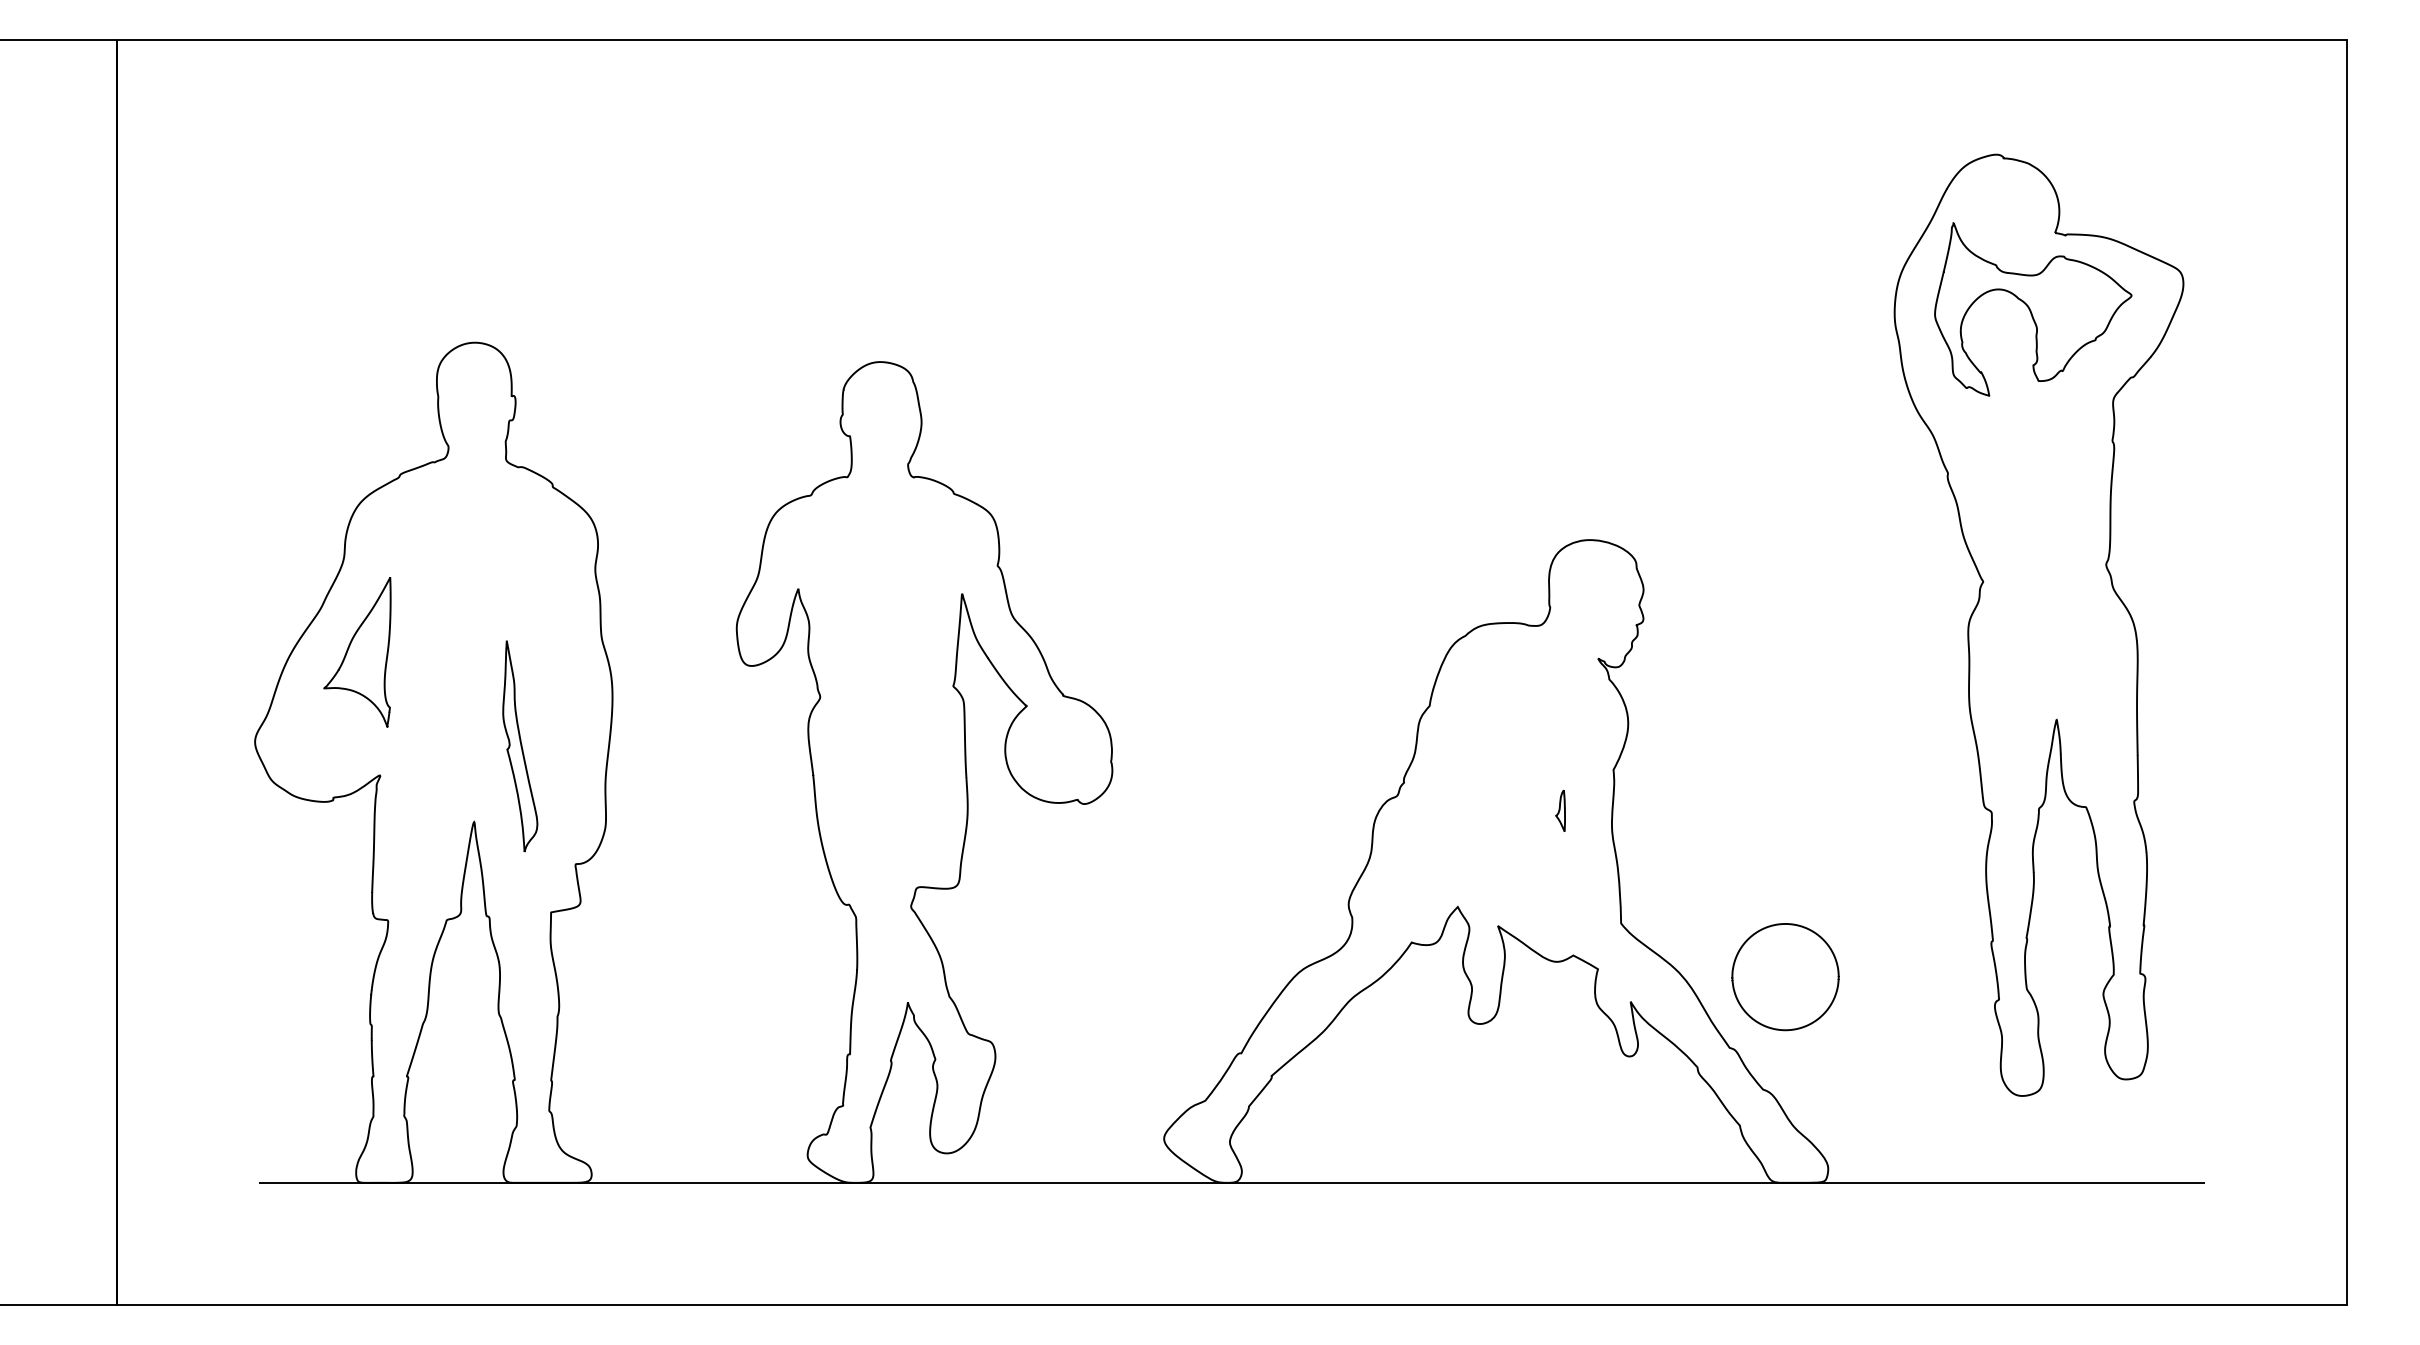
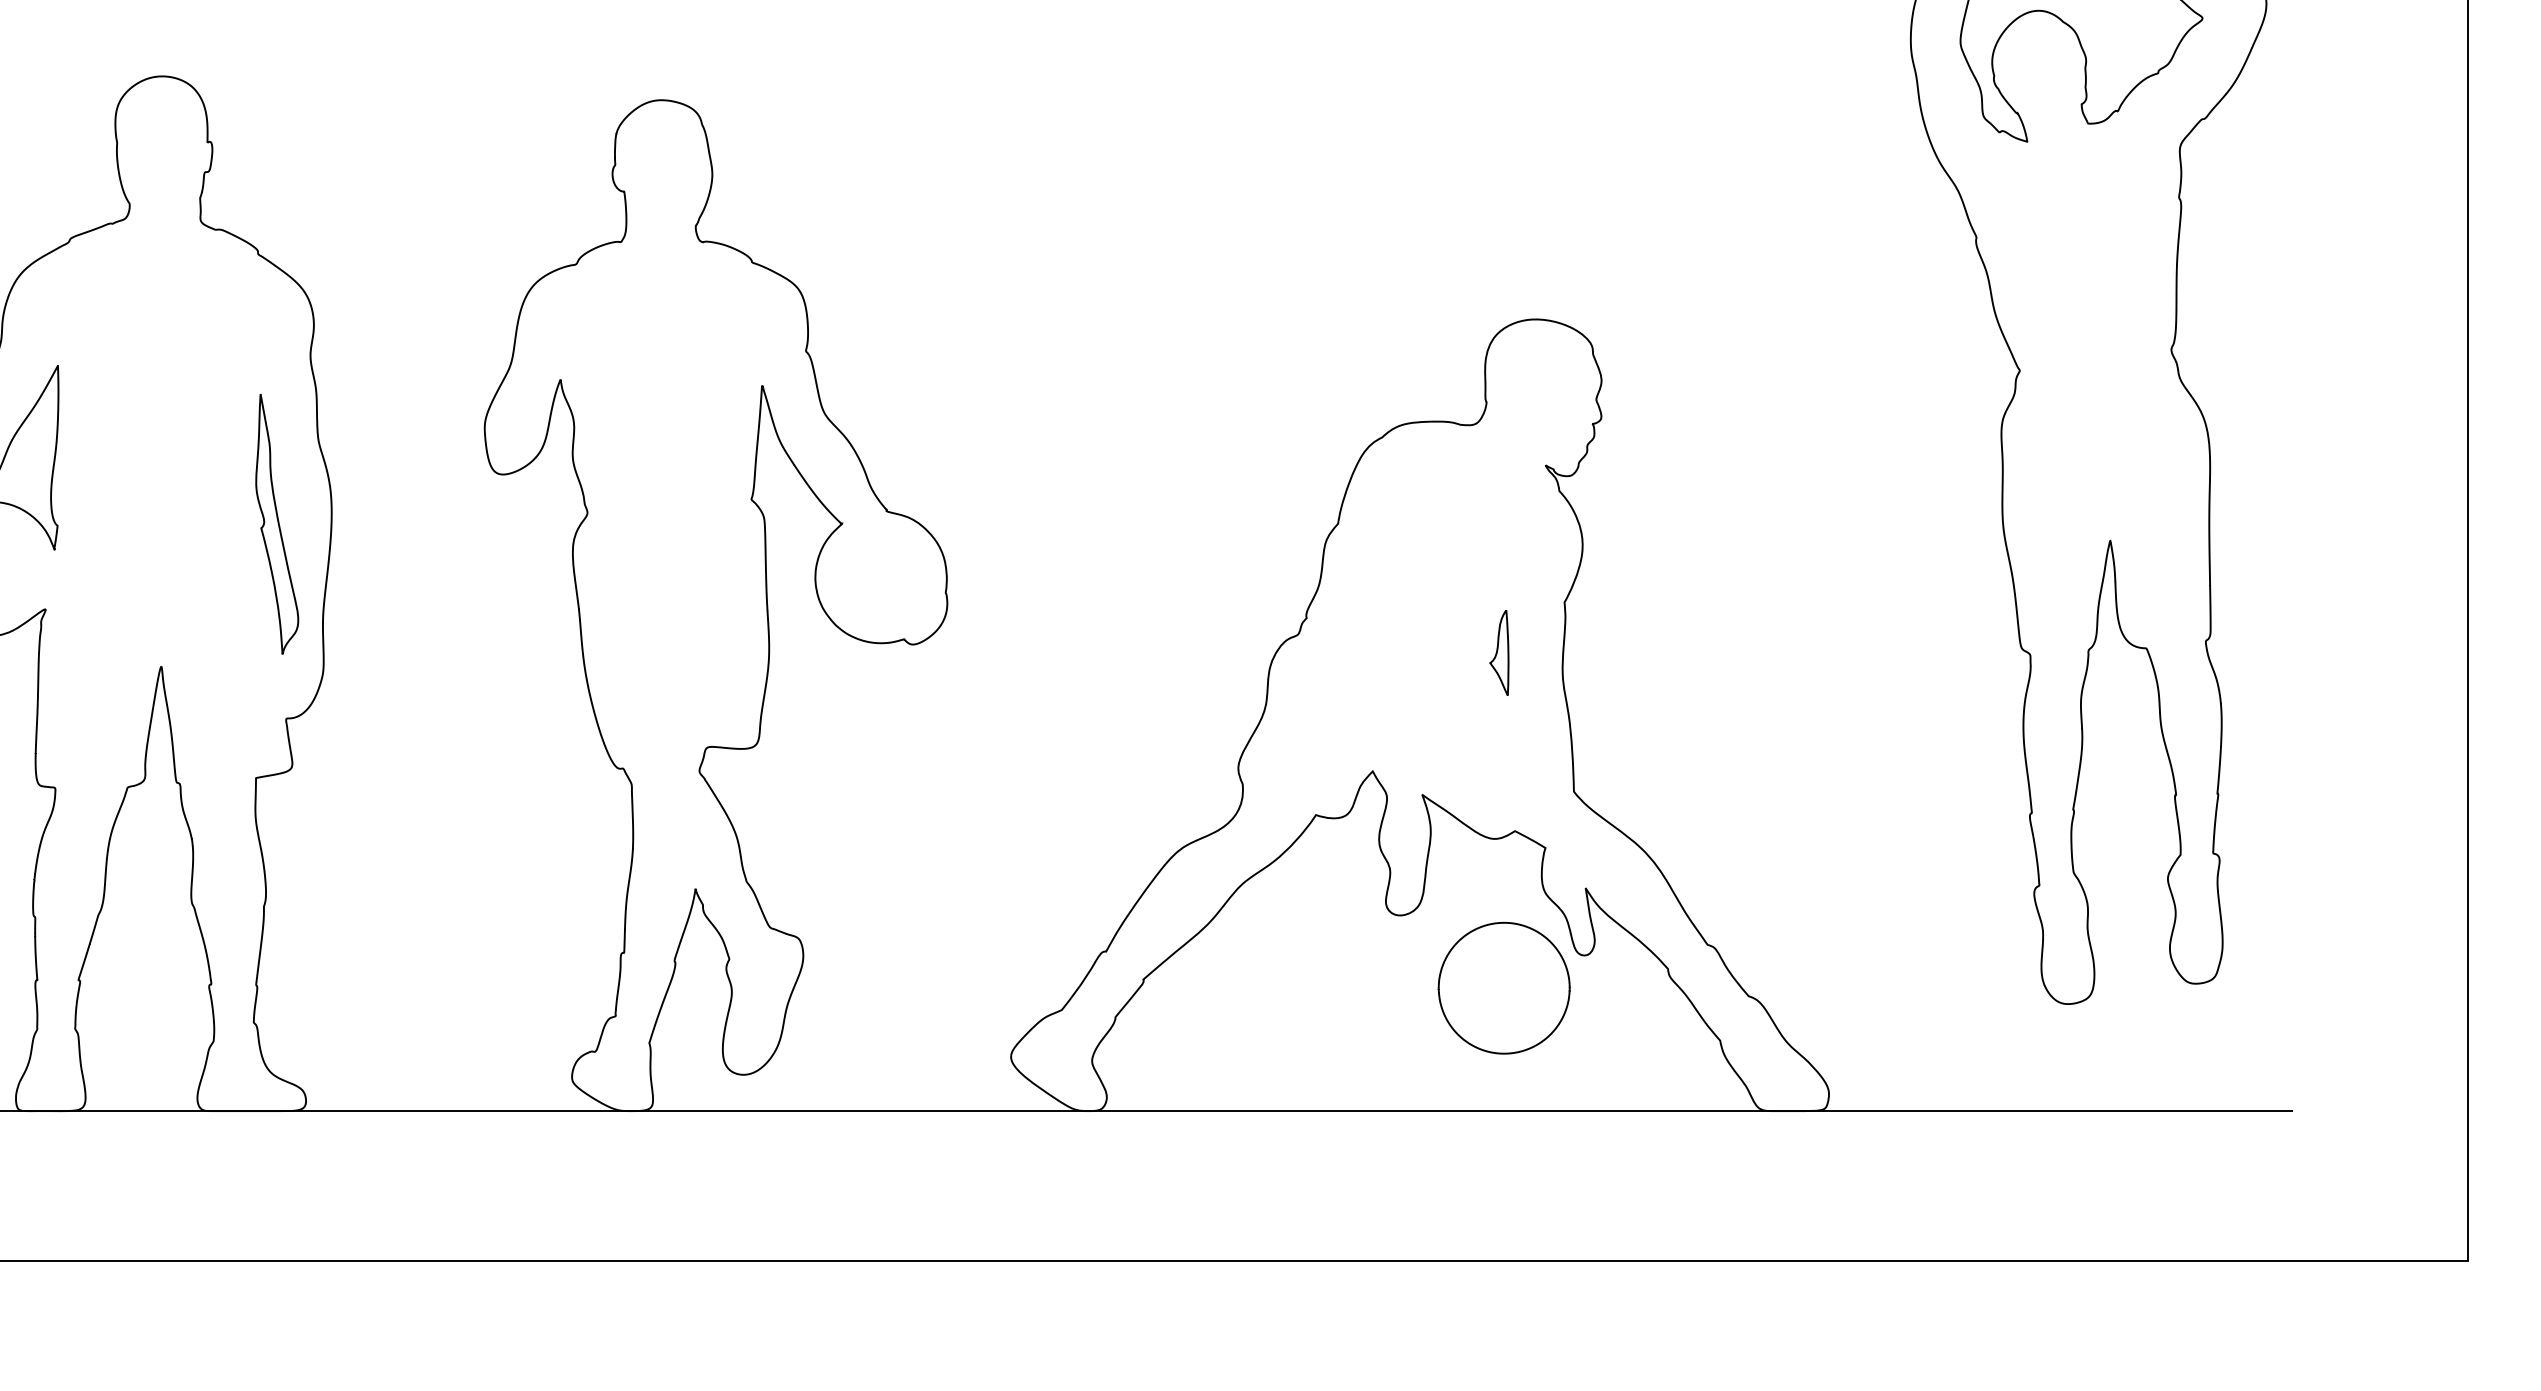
part: (520, 745) -> (277, 523), moved
part: (1560, 810) -> (1499, 652), size x1.67
part: (1785, 977) -> (1504, 988), moved

